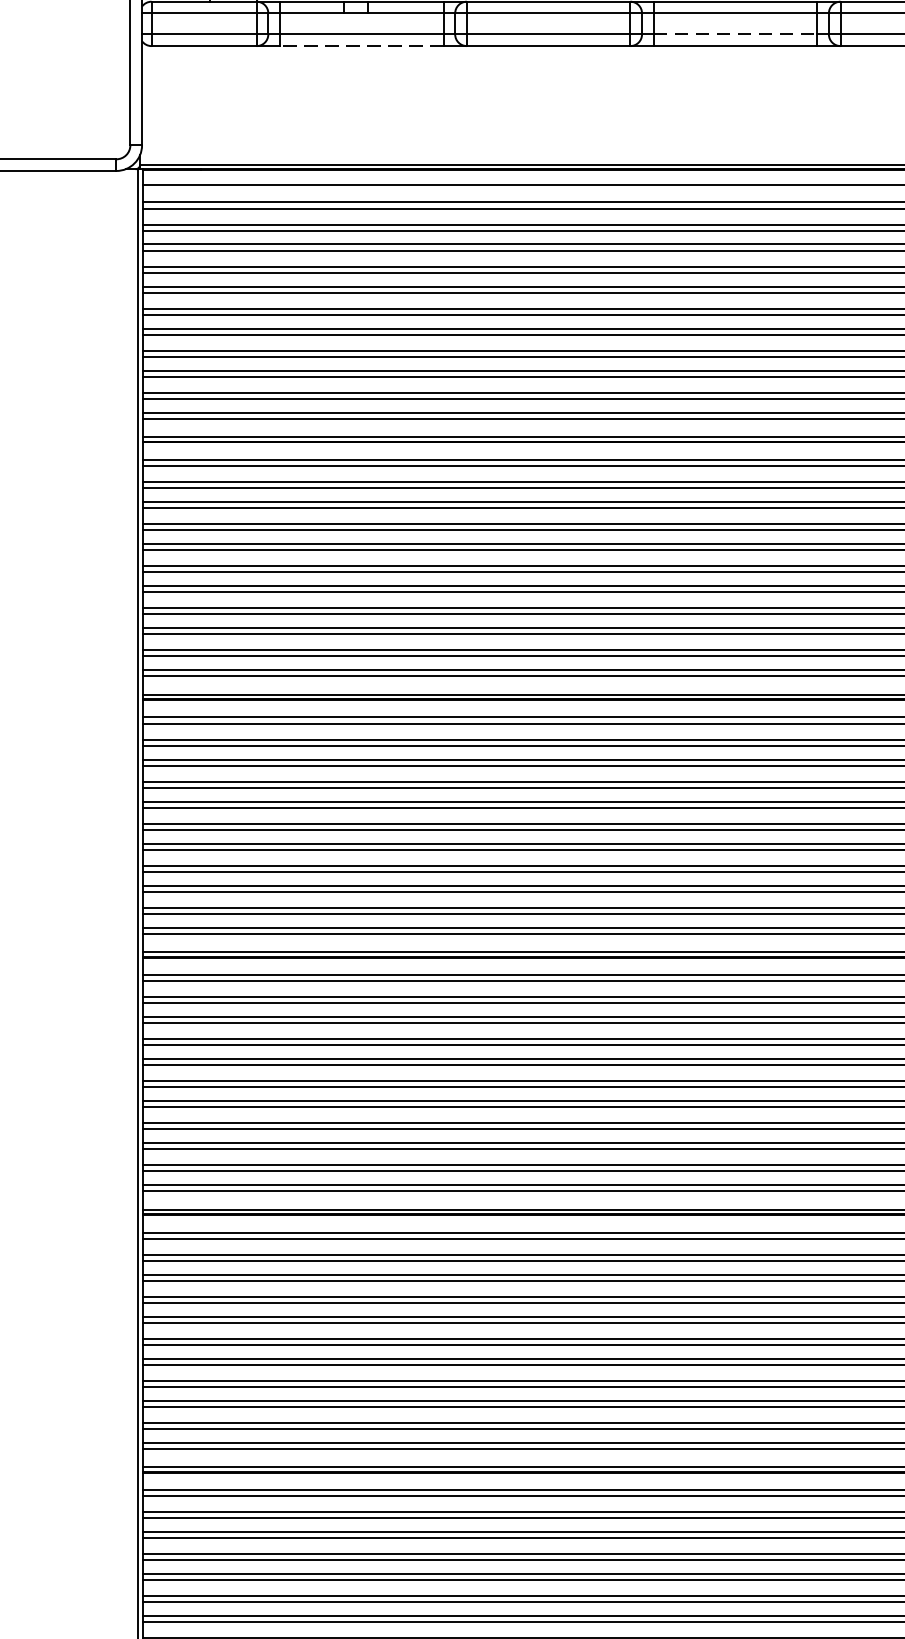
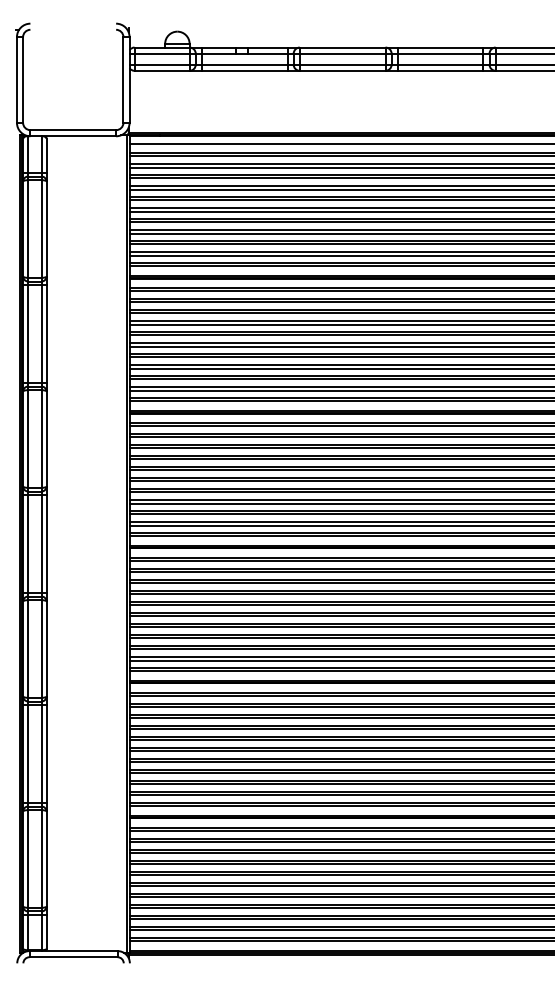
line: (735, 34) -> (440, 64), dashed -> solid
line: (361, 45) -> (244, 70), dashed -> solid

